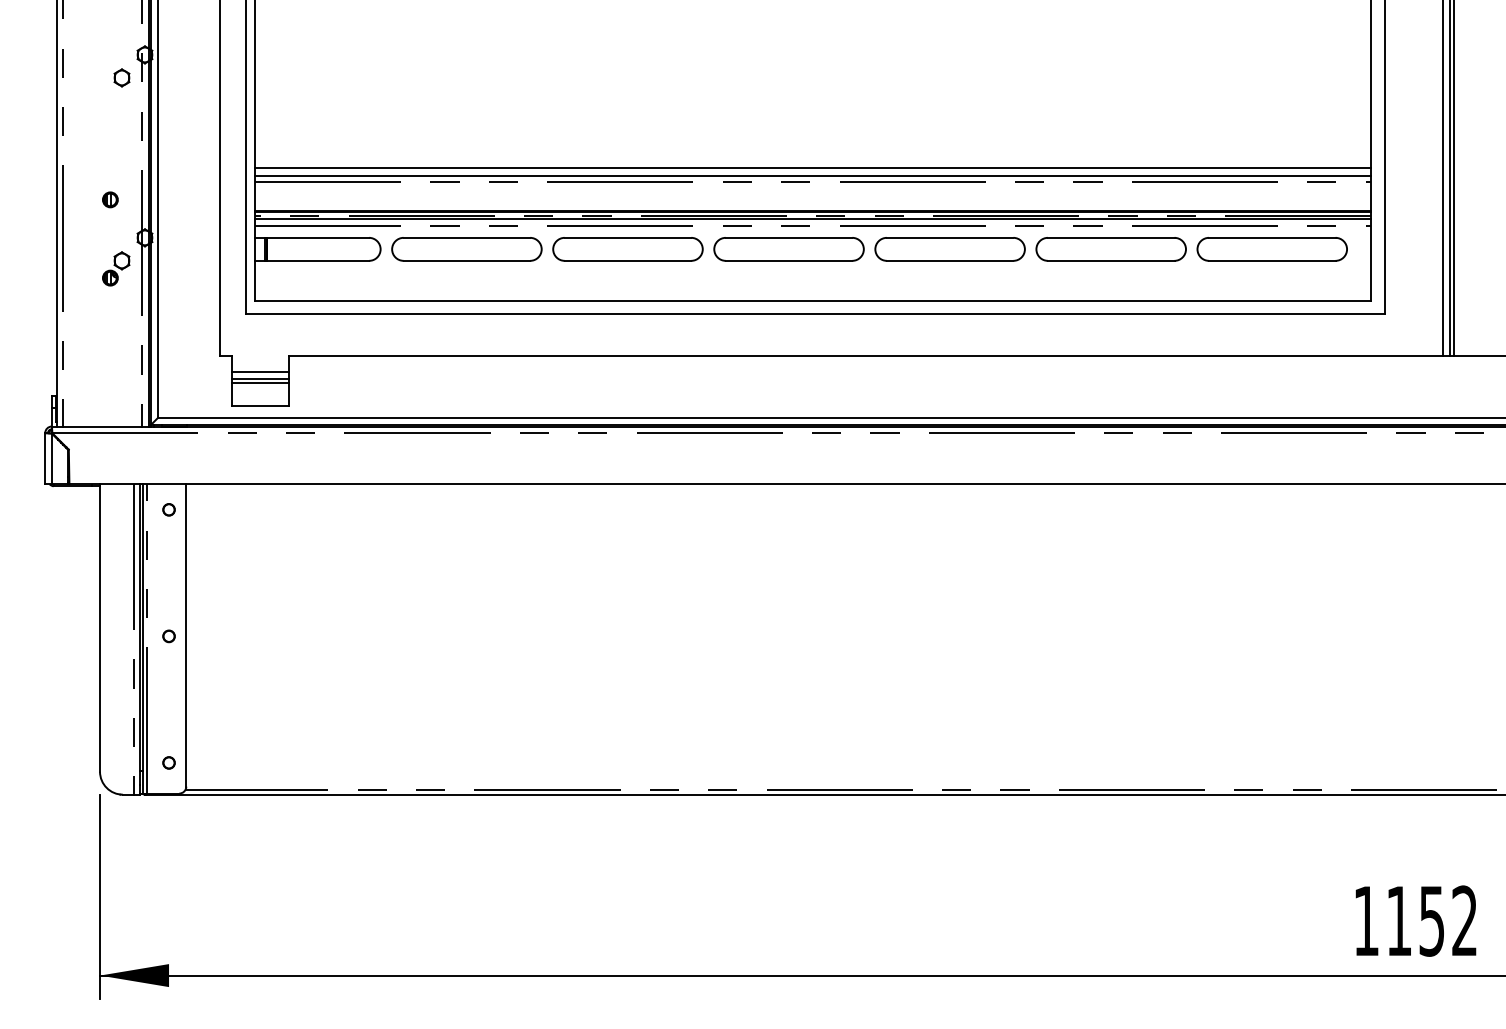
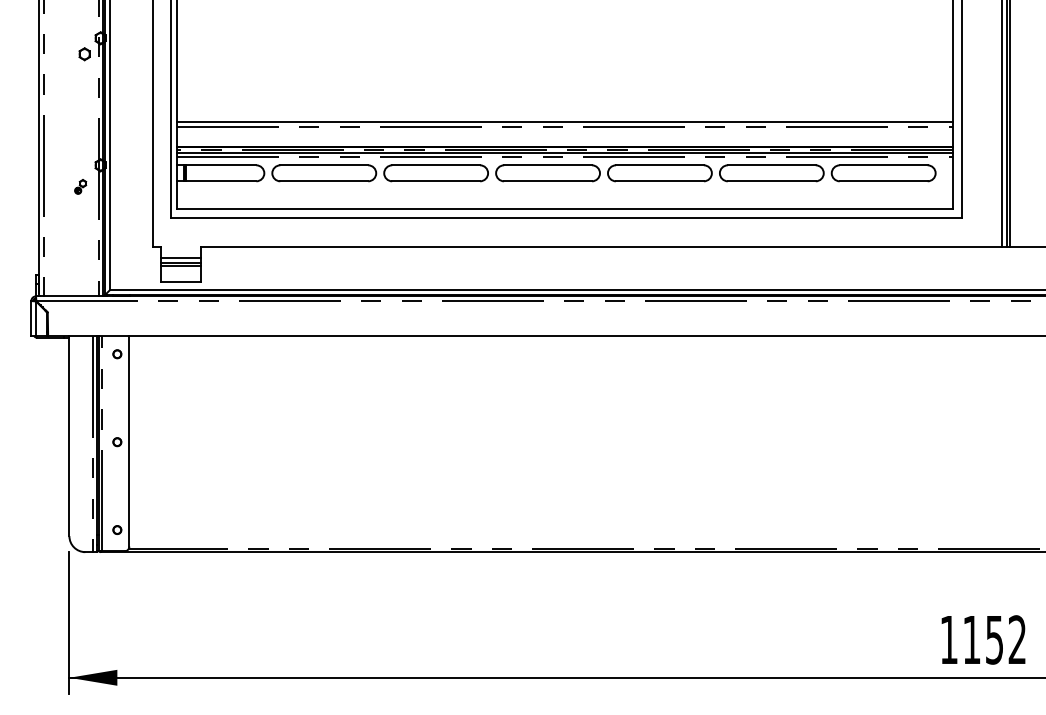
line: (812, 167) -> (564, 116), removed
part: (110, 199) -> (76, 138), removed
part: (115, 268) -> (80, 186), size x0.6

